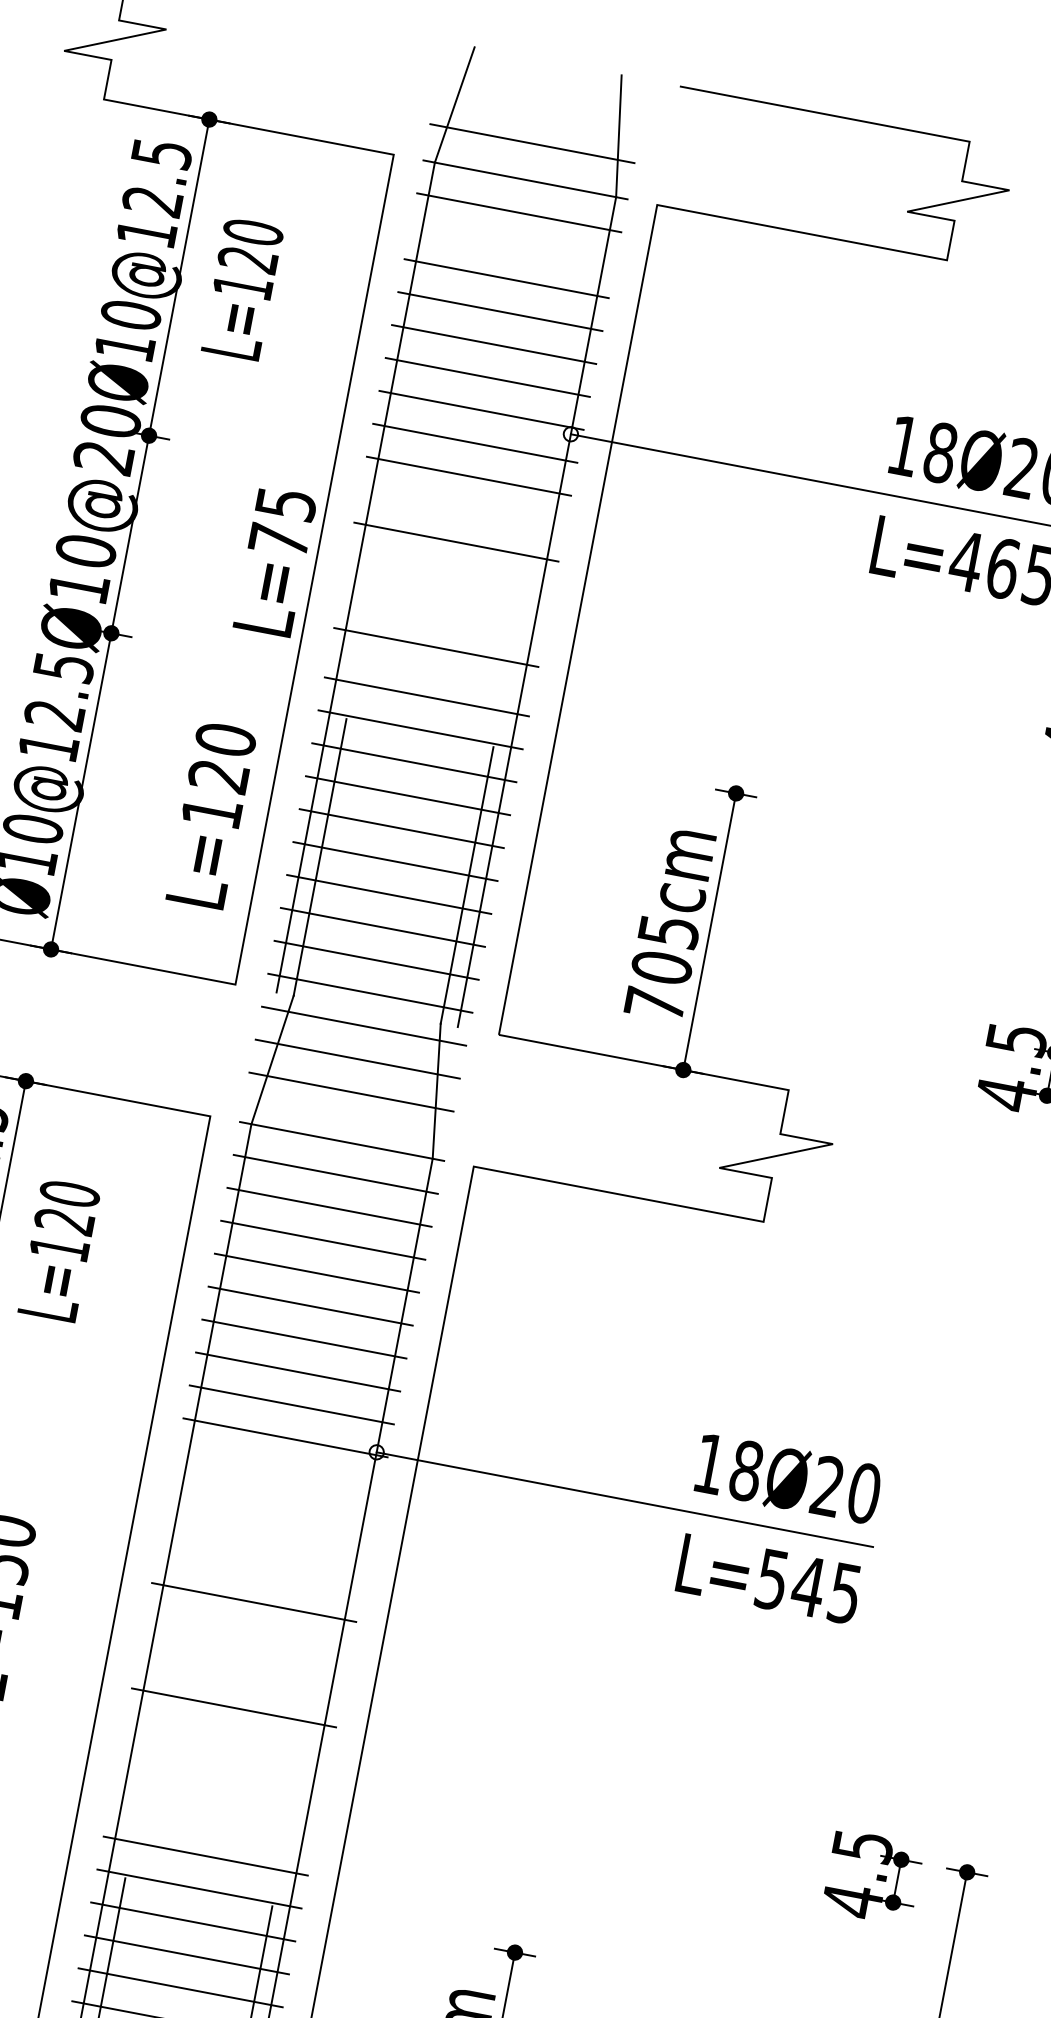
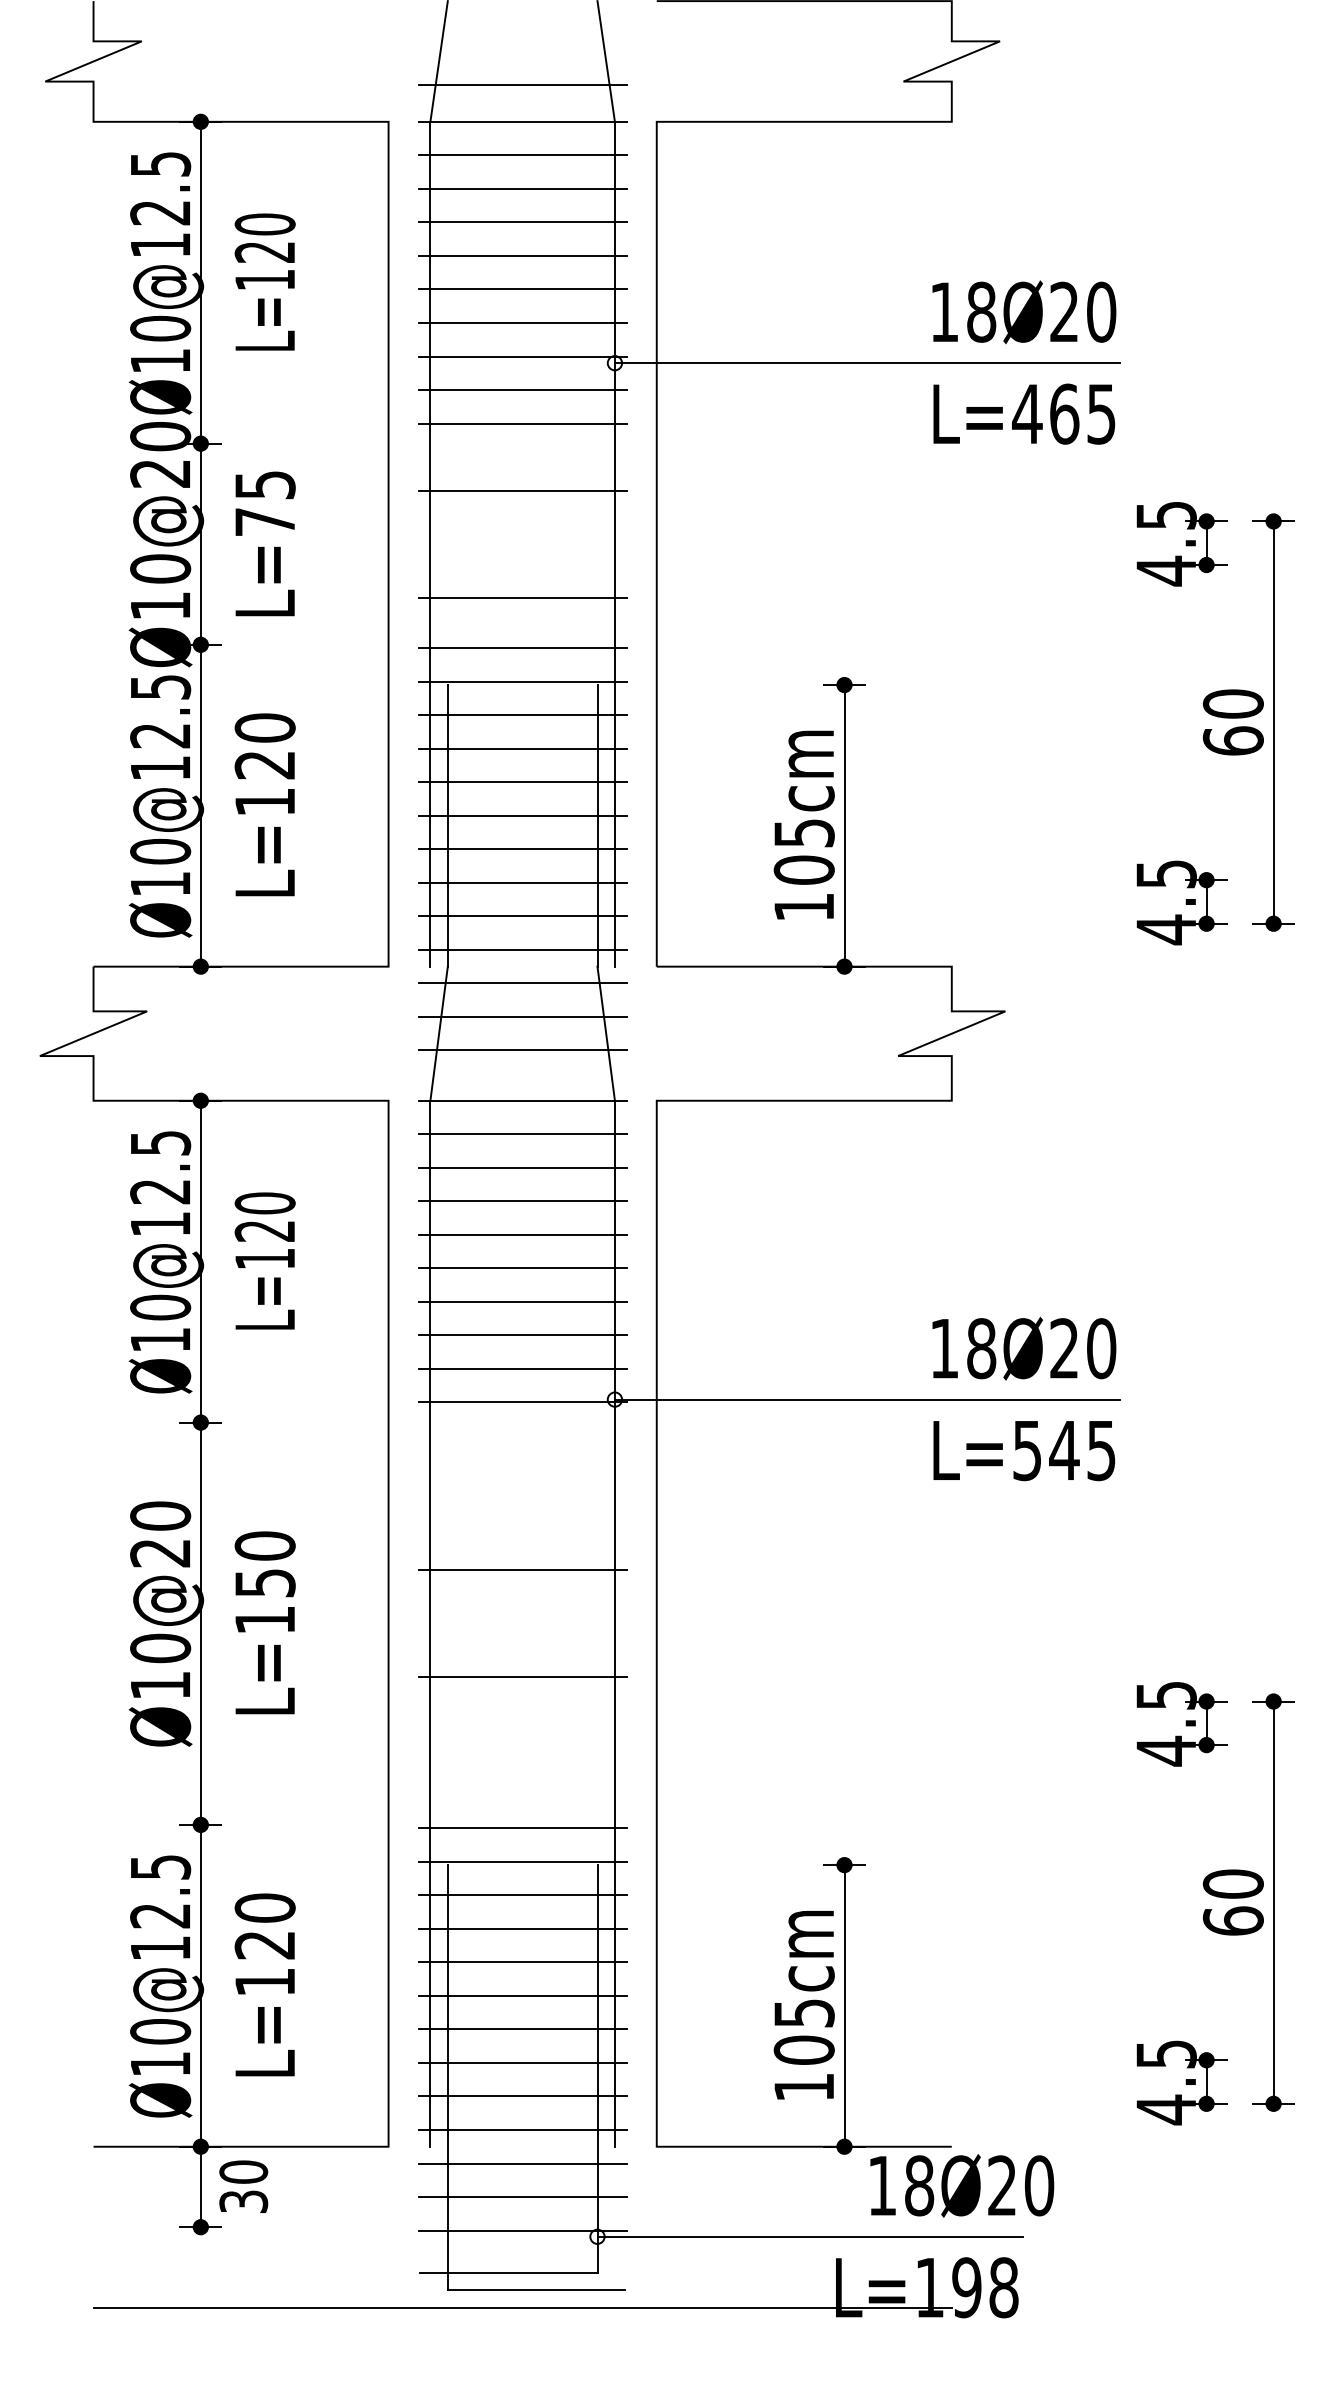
line: (512, 245) -> (522, 188), added
text: (275, 561) -> (265, 543), moved
text: (210, 814) -> (264, 804), moved
text: (654, 1003) -> (803, 906), 705cm -> 105cm

